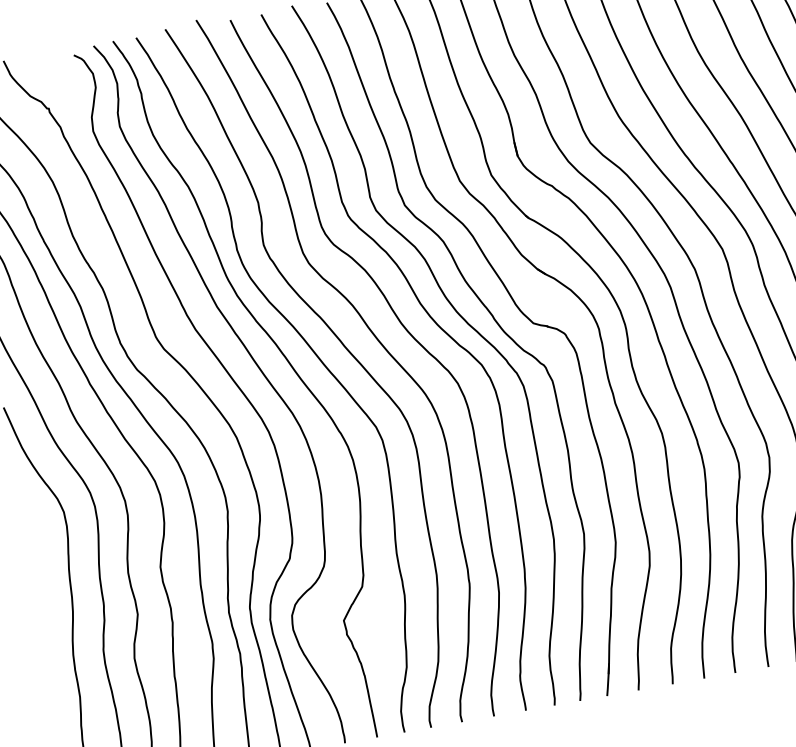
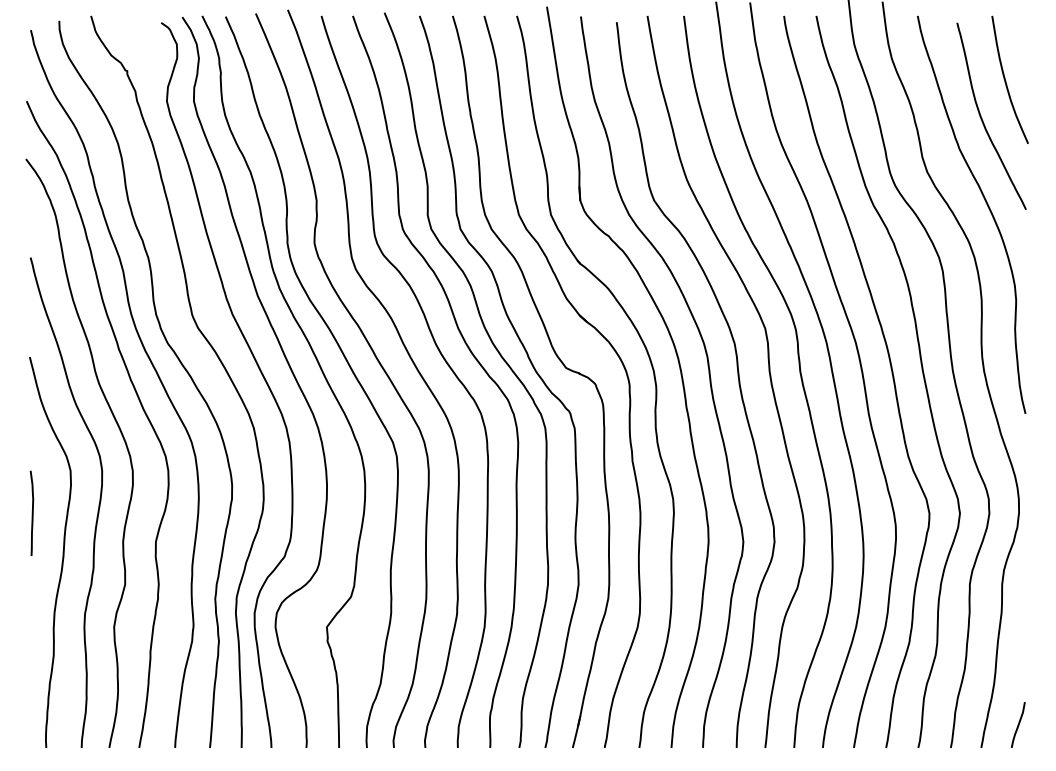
curve: (32, 560) -> (31, 512), added

